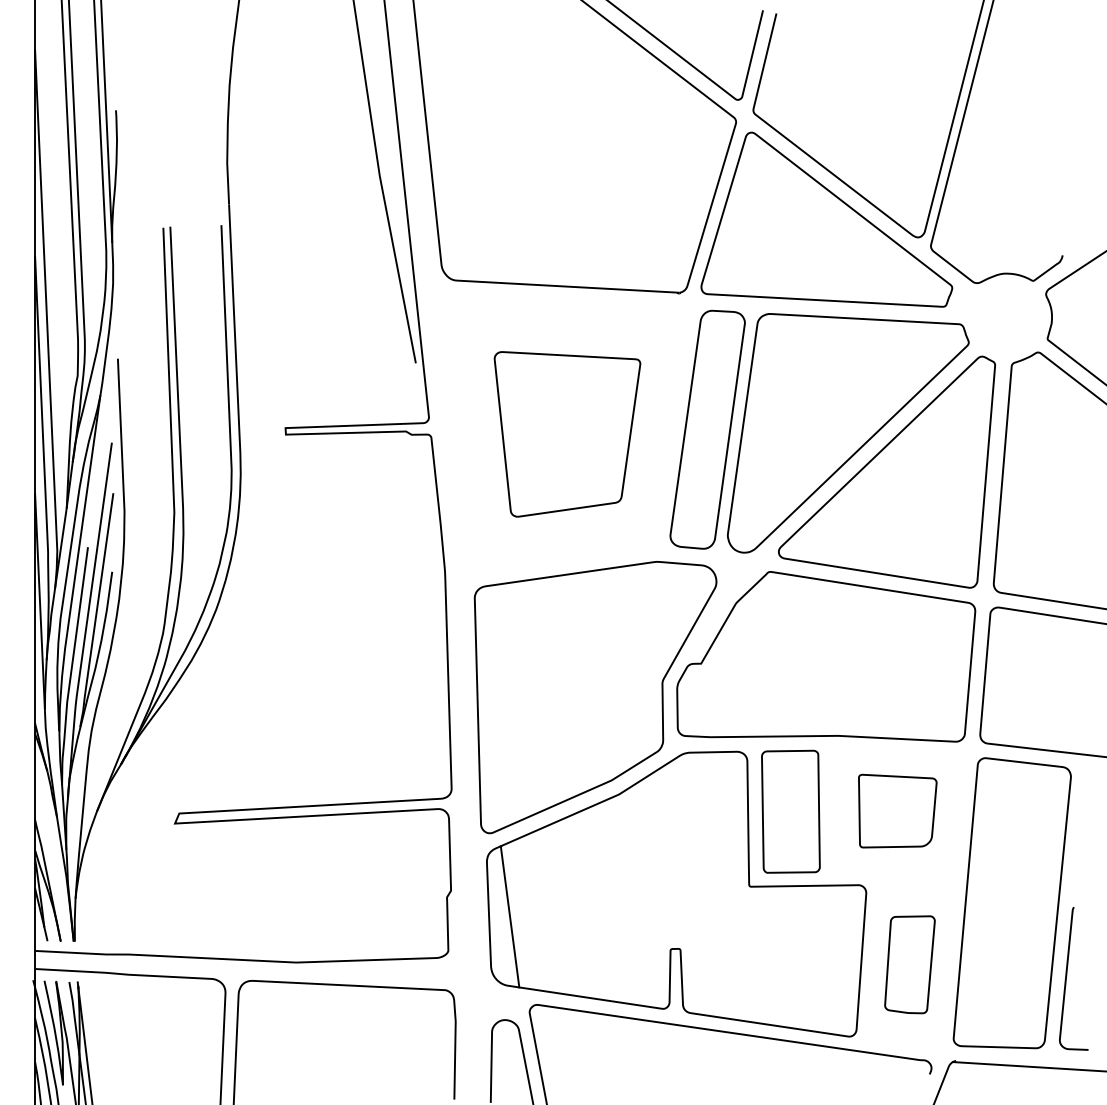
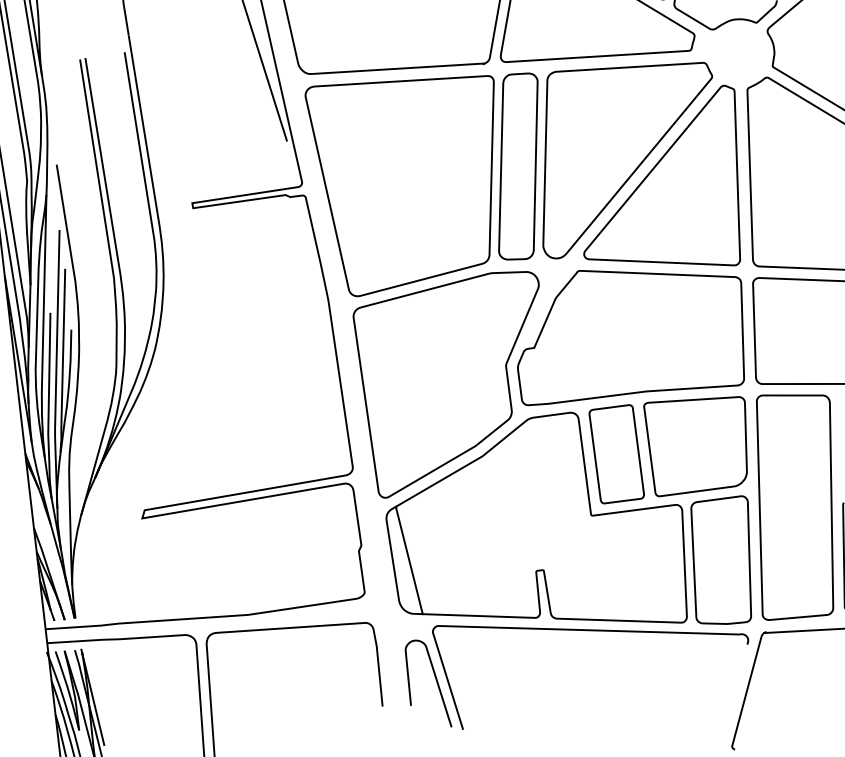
part: (567, 434) -> (410, 182), size x1.67
part: (897, 810) -> (698, 443), size x1.67
part: (909, 964) -> (721, 561), size x1.67

